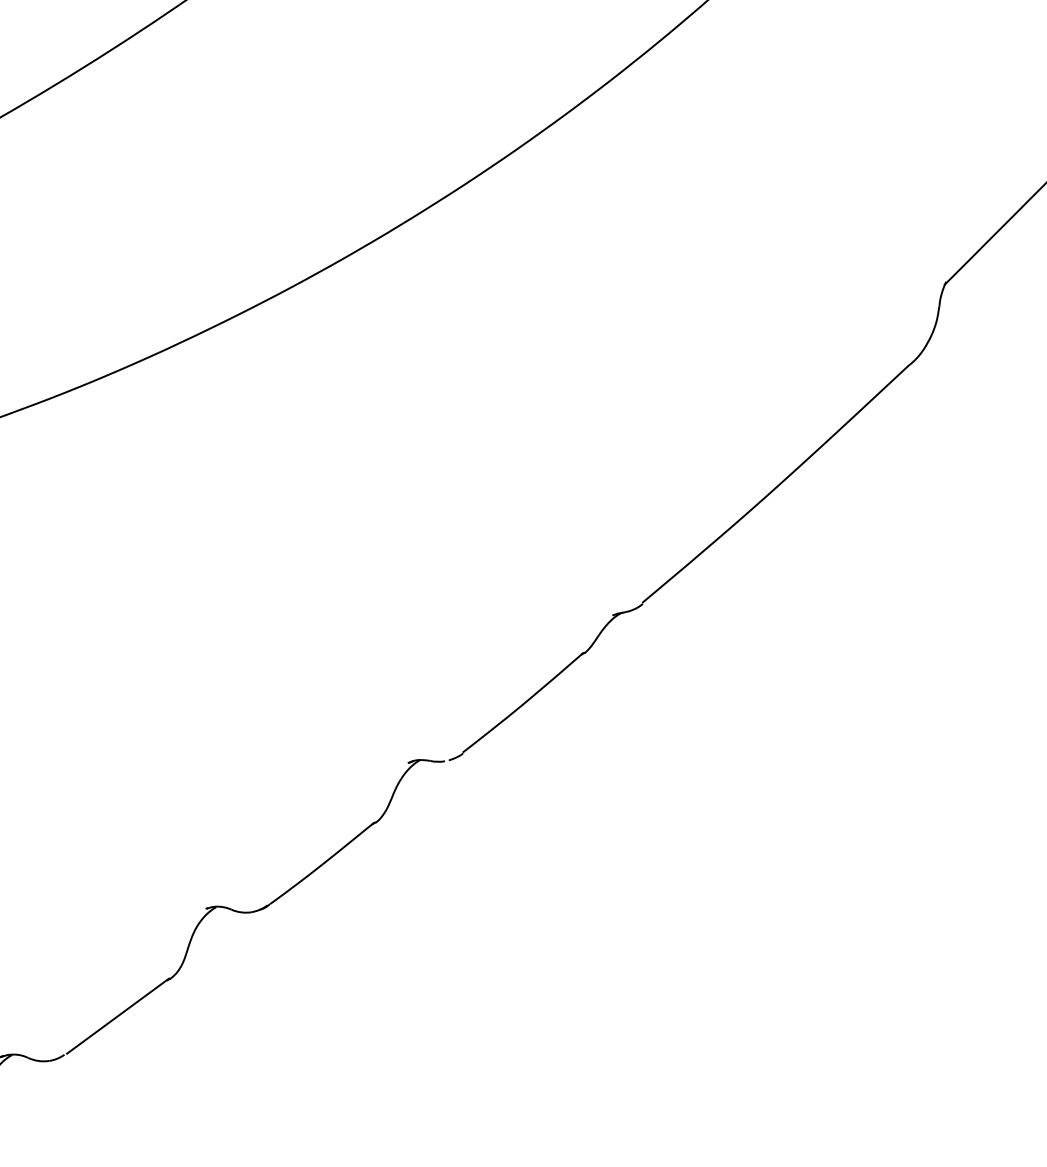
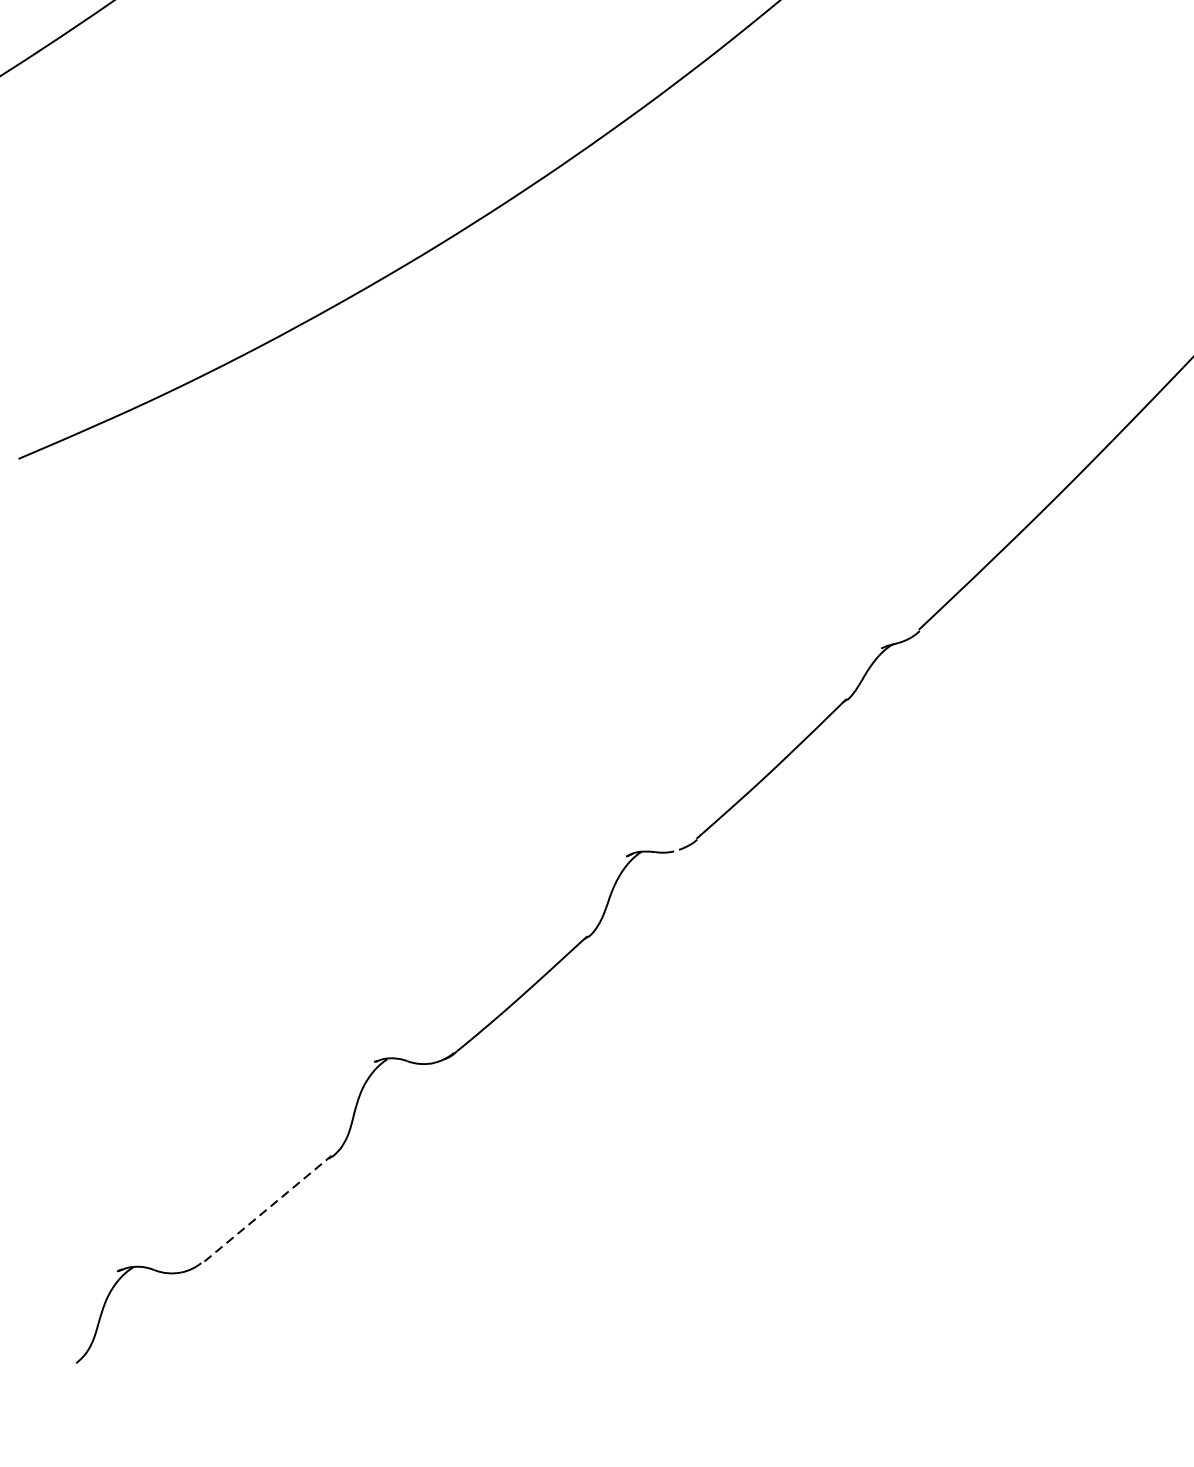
line: (118, 1015) -> (268, 1207), solid -> dashed

